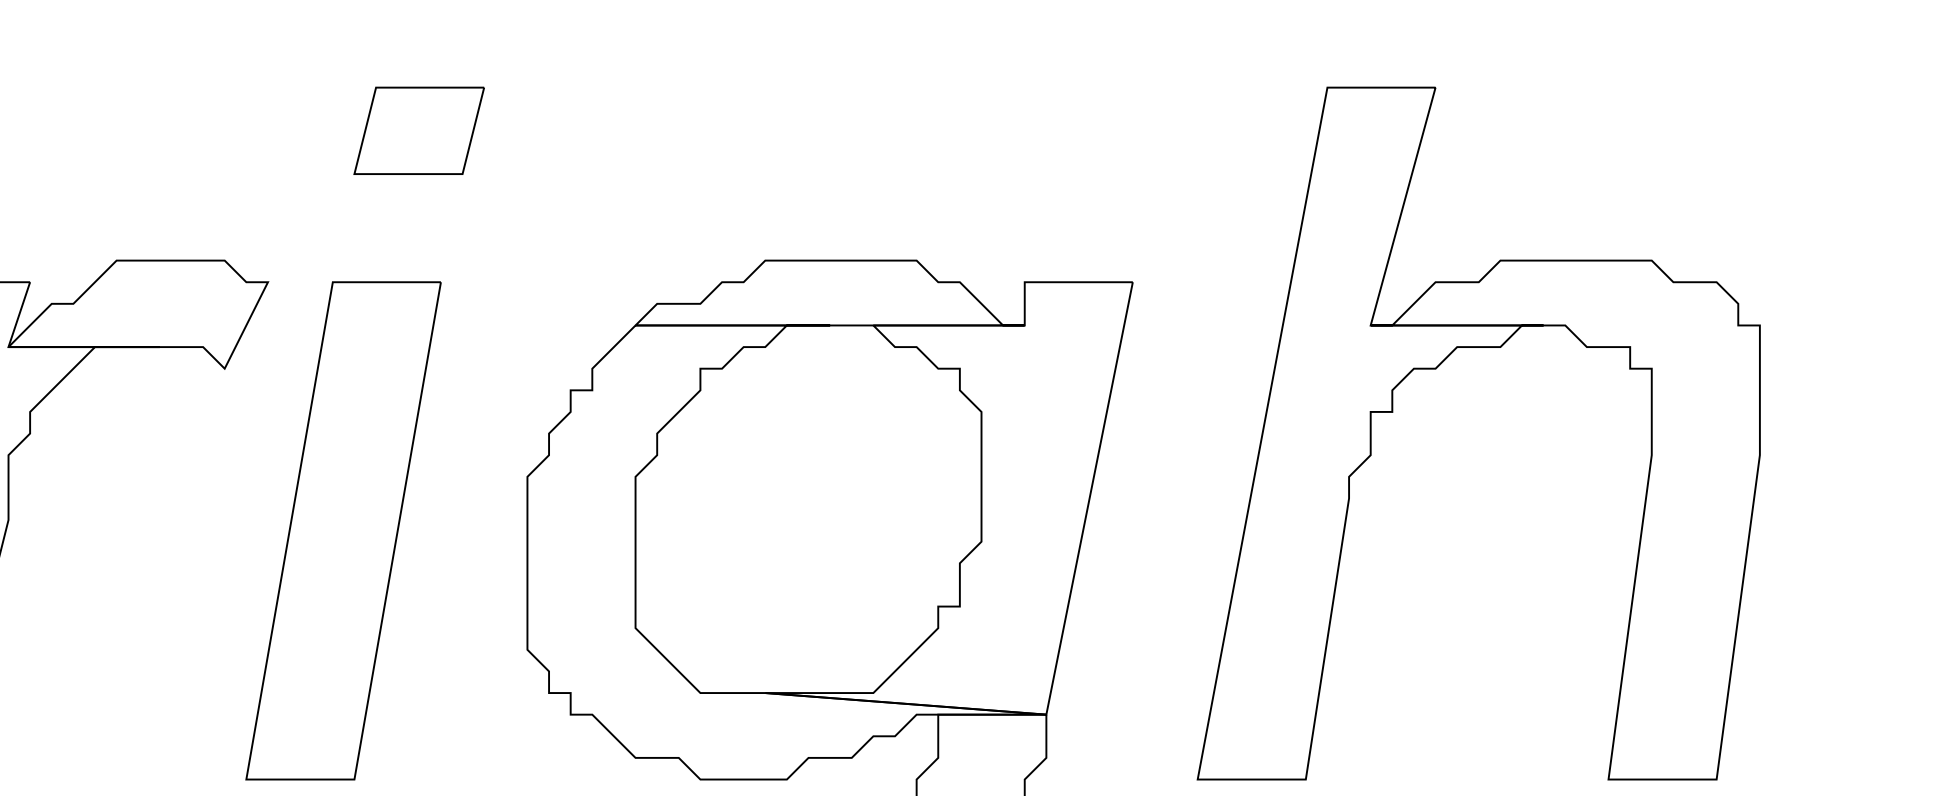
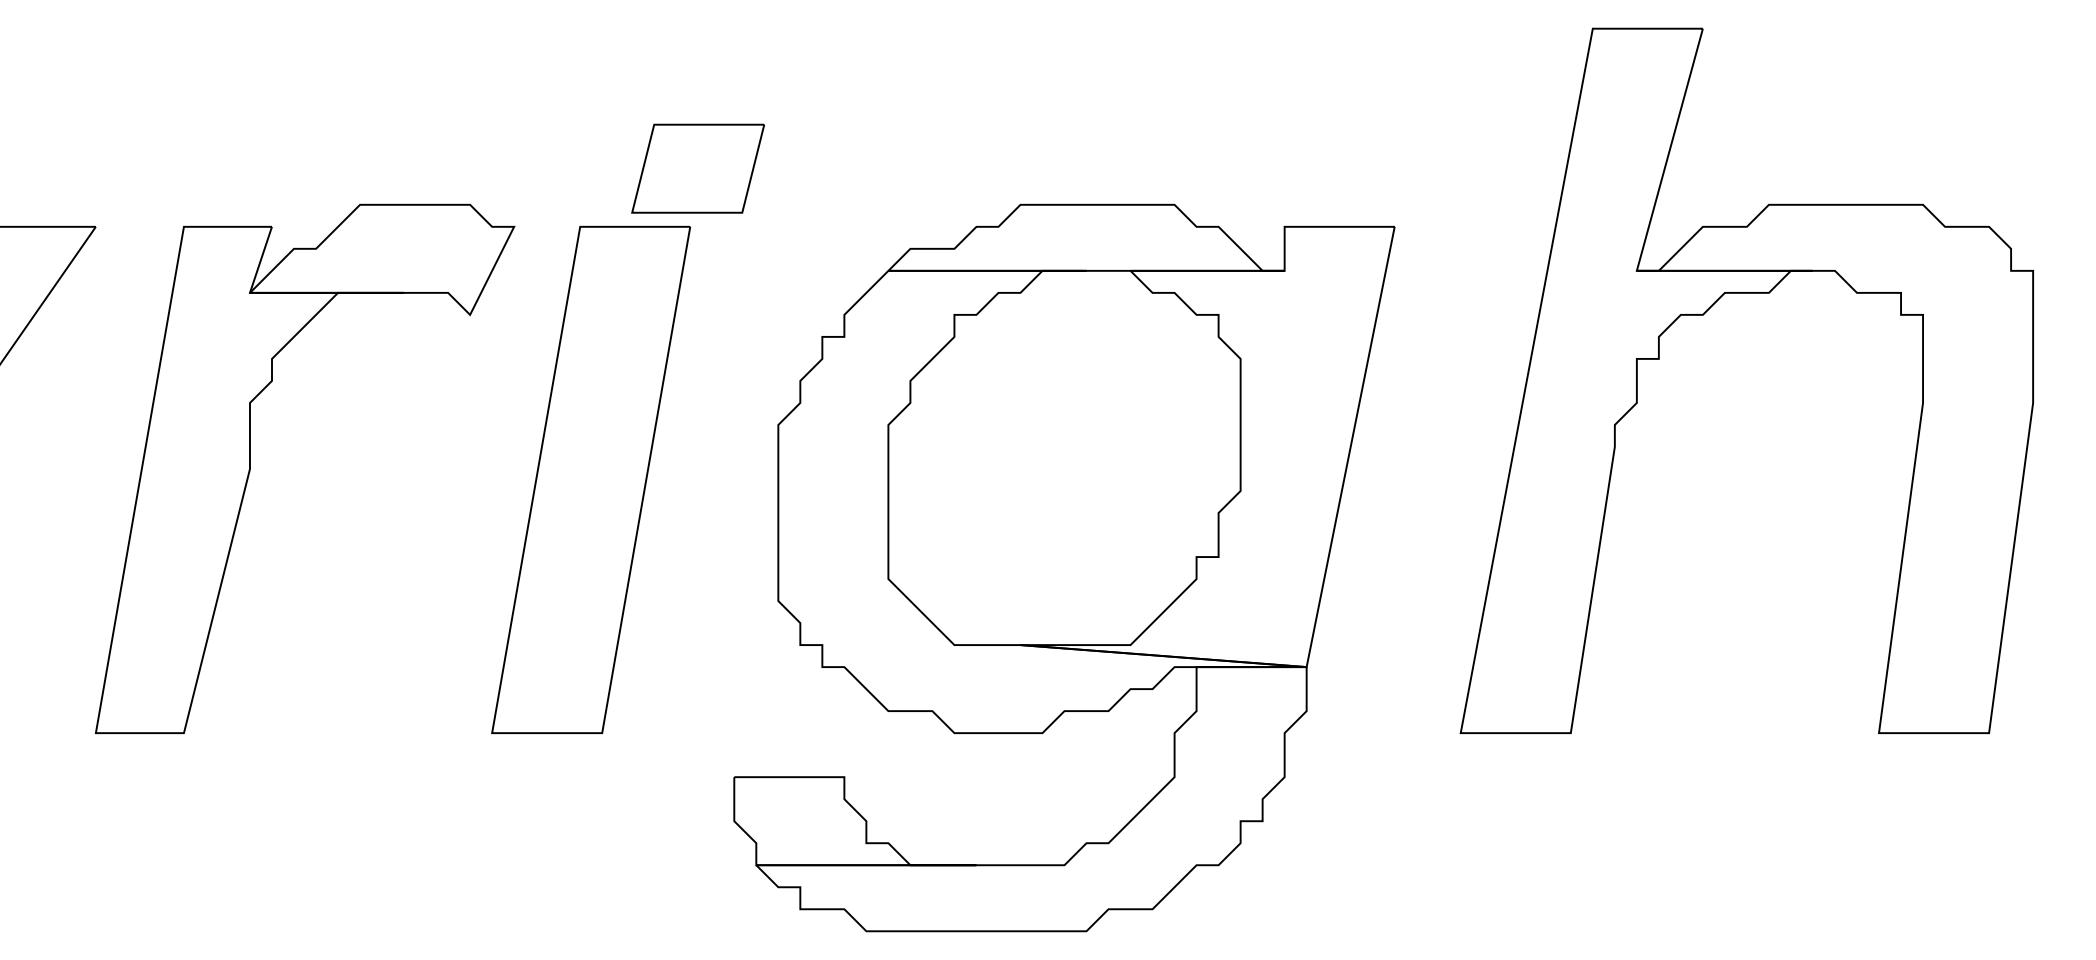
part: (418, 130) -> (697, 168), moved

